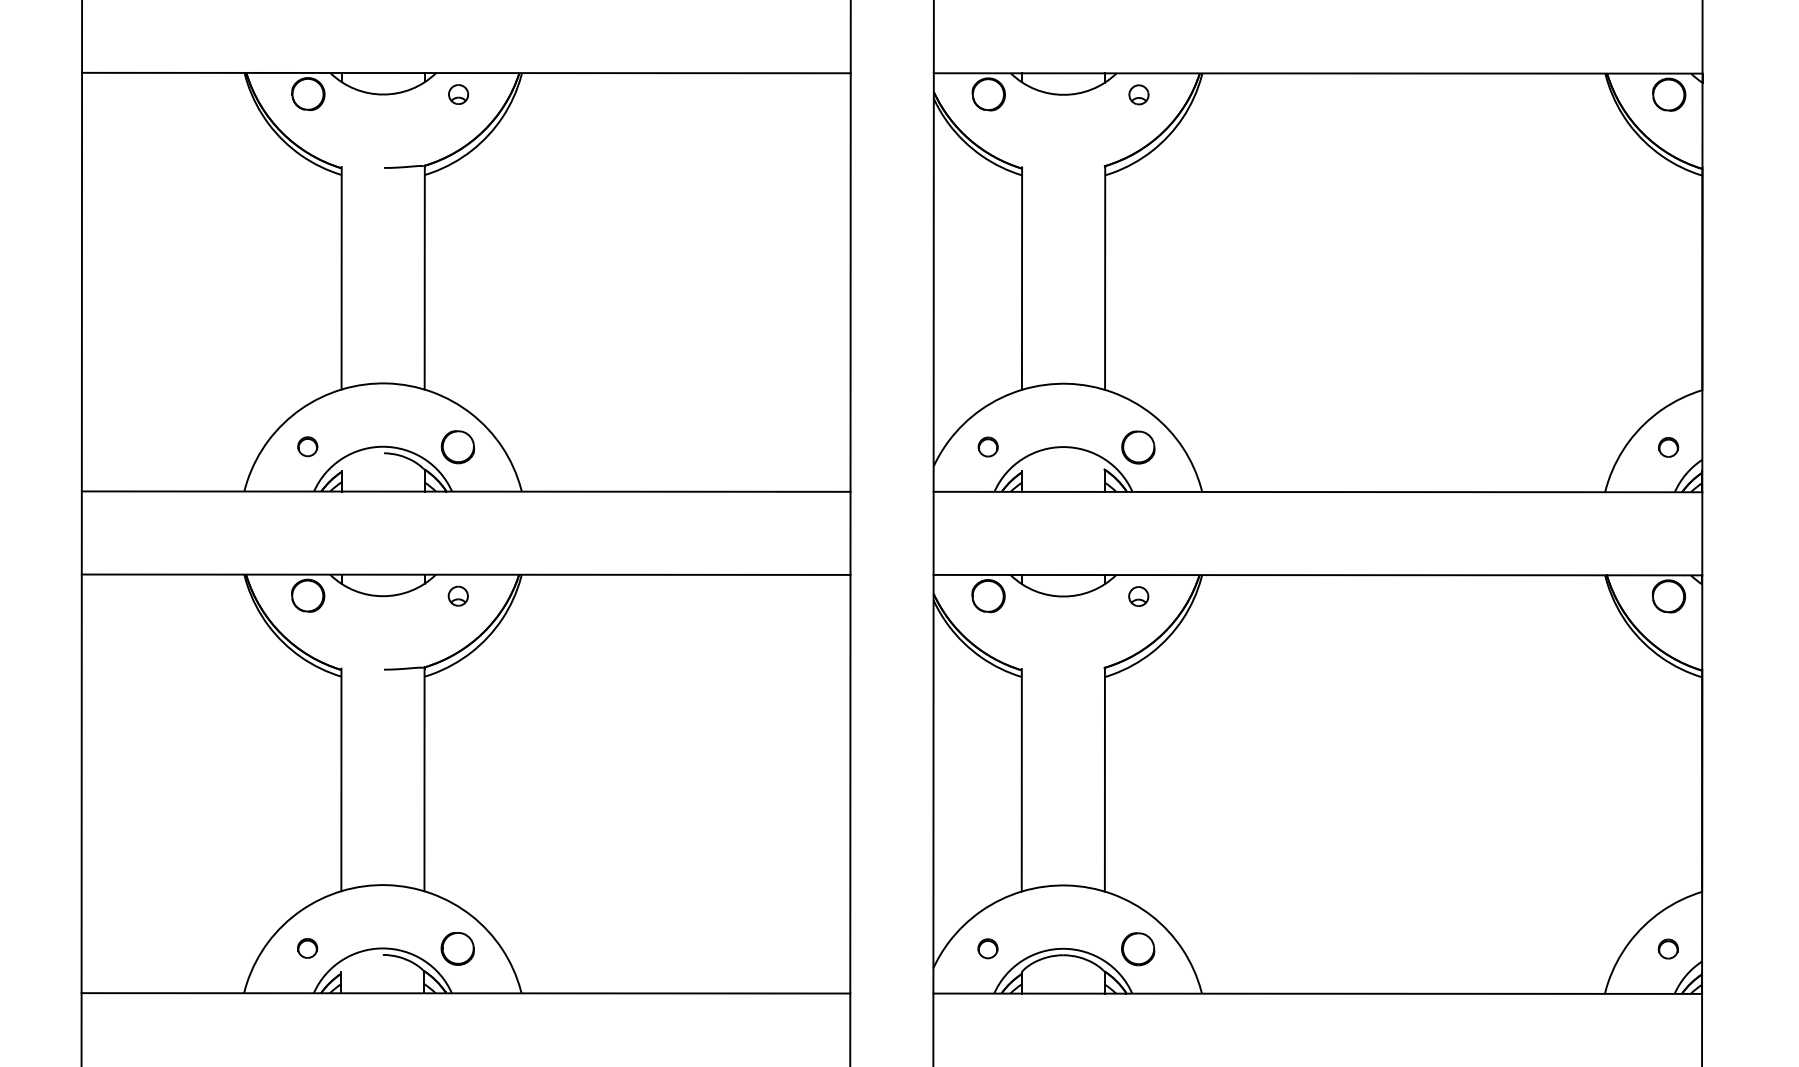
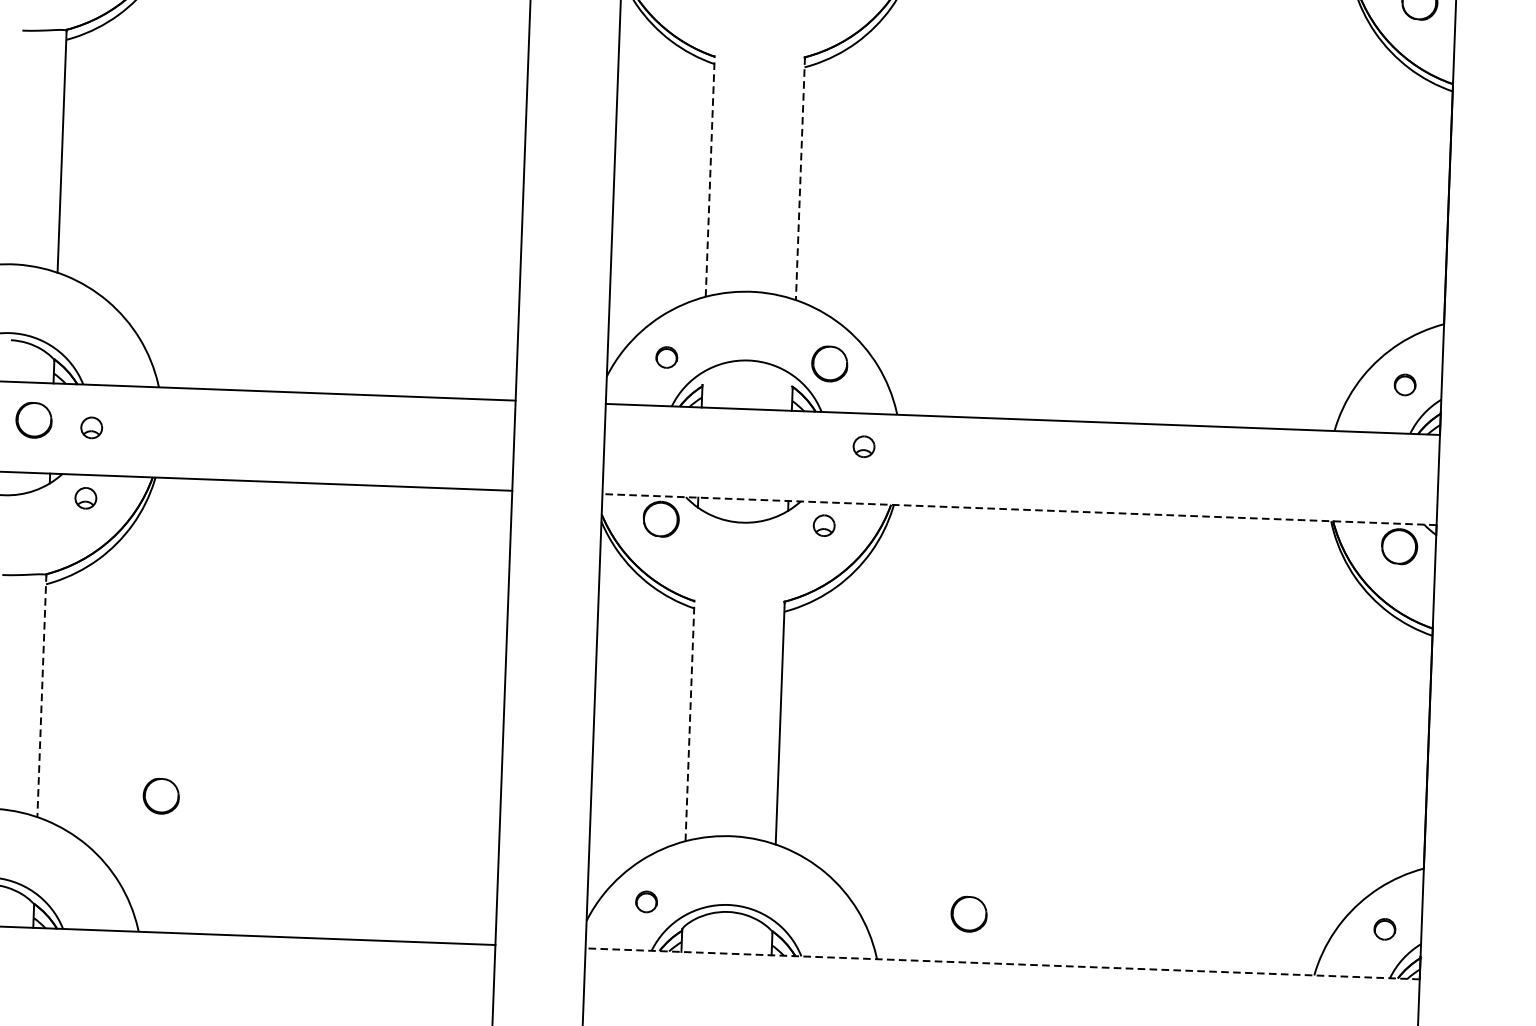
line: (1022, 278) -> (710, 175), solid -> dashed
line: (1105, 278) -> (800, 179), solid -> dashed
part: (457, 447) -> (33, 420), moved
part: (1172, 522) -> (863, 446), added
part: (460, 530) -> (90, 427), added
line: (1317, 575) -> (1019, 509), solid -> dashed
line: (424, 779) -> (41, 695), solid -> dashed
line: (1021, 779) -> (689, 719), solid -> dashed
part: (457, 948) -> (161, 795), moved
part: (1138, 949) -> (969, 914), moved
line: (1317, 993) -> (1002, 963), solid -> dashed

